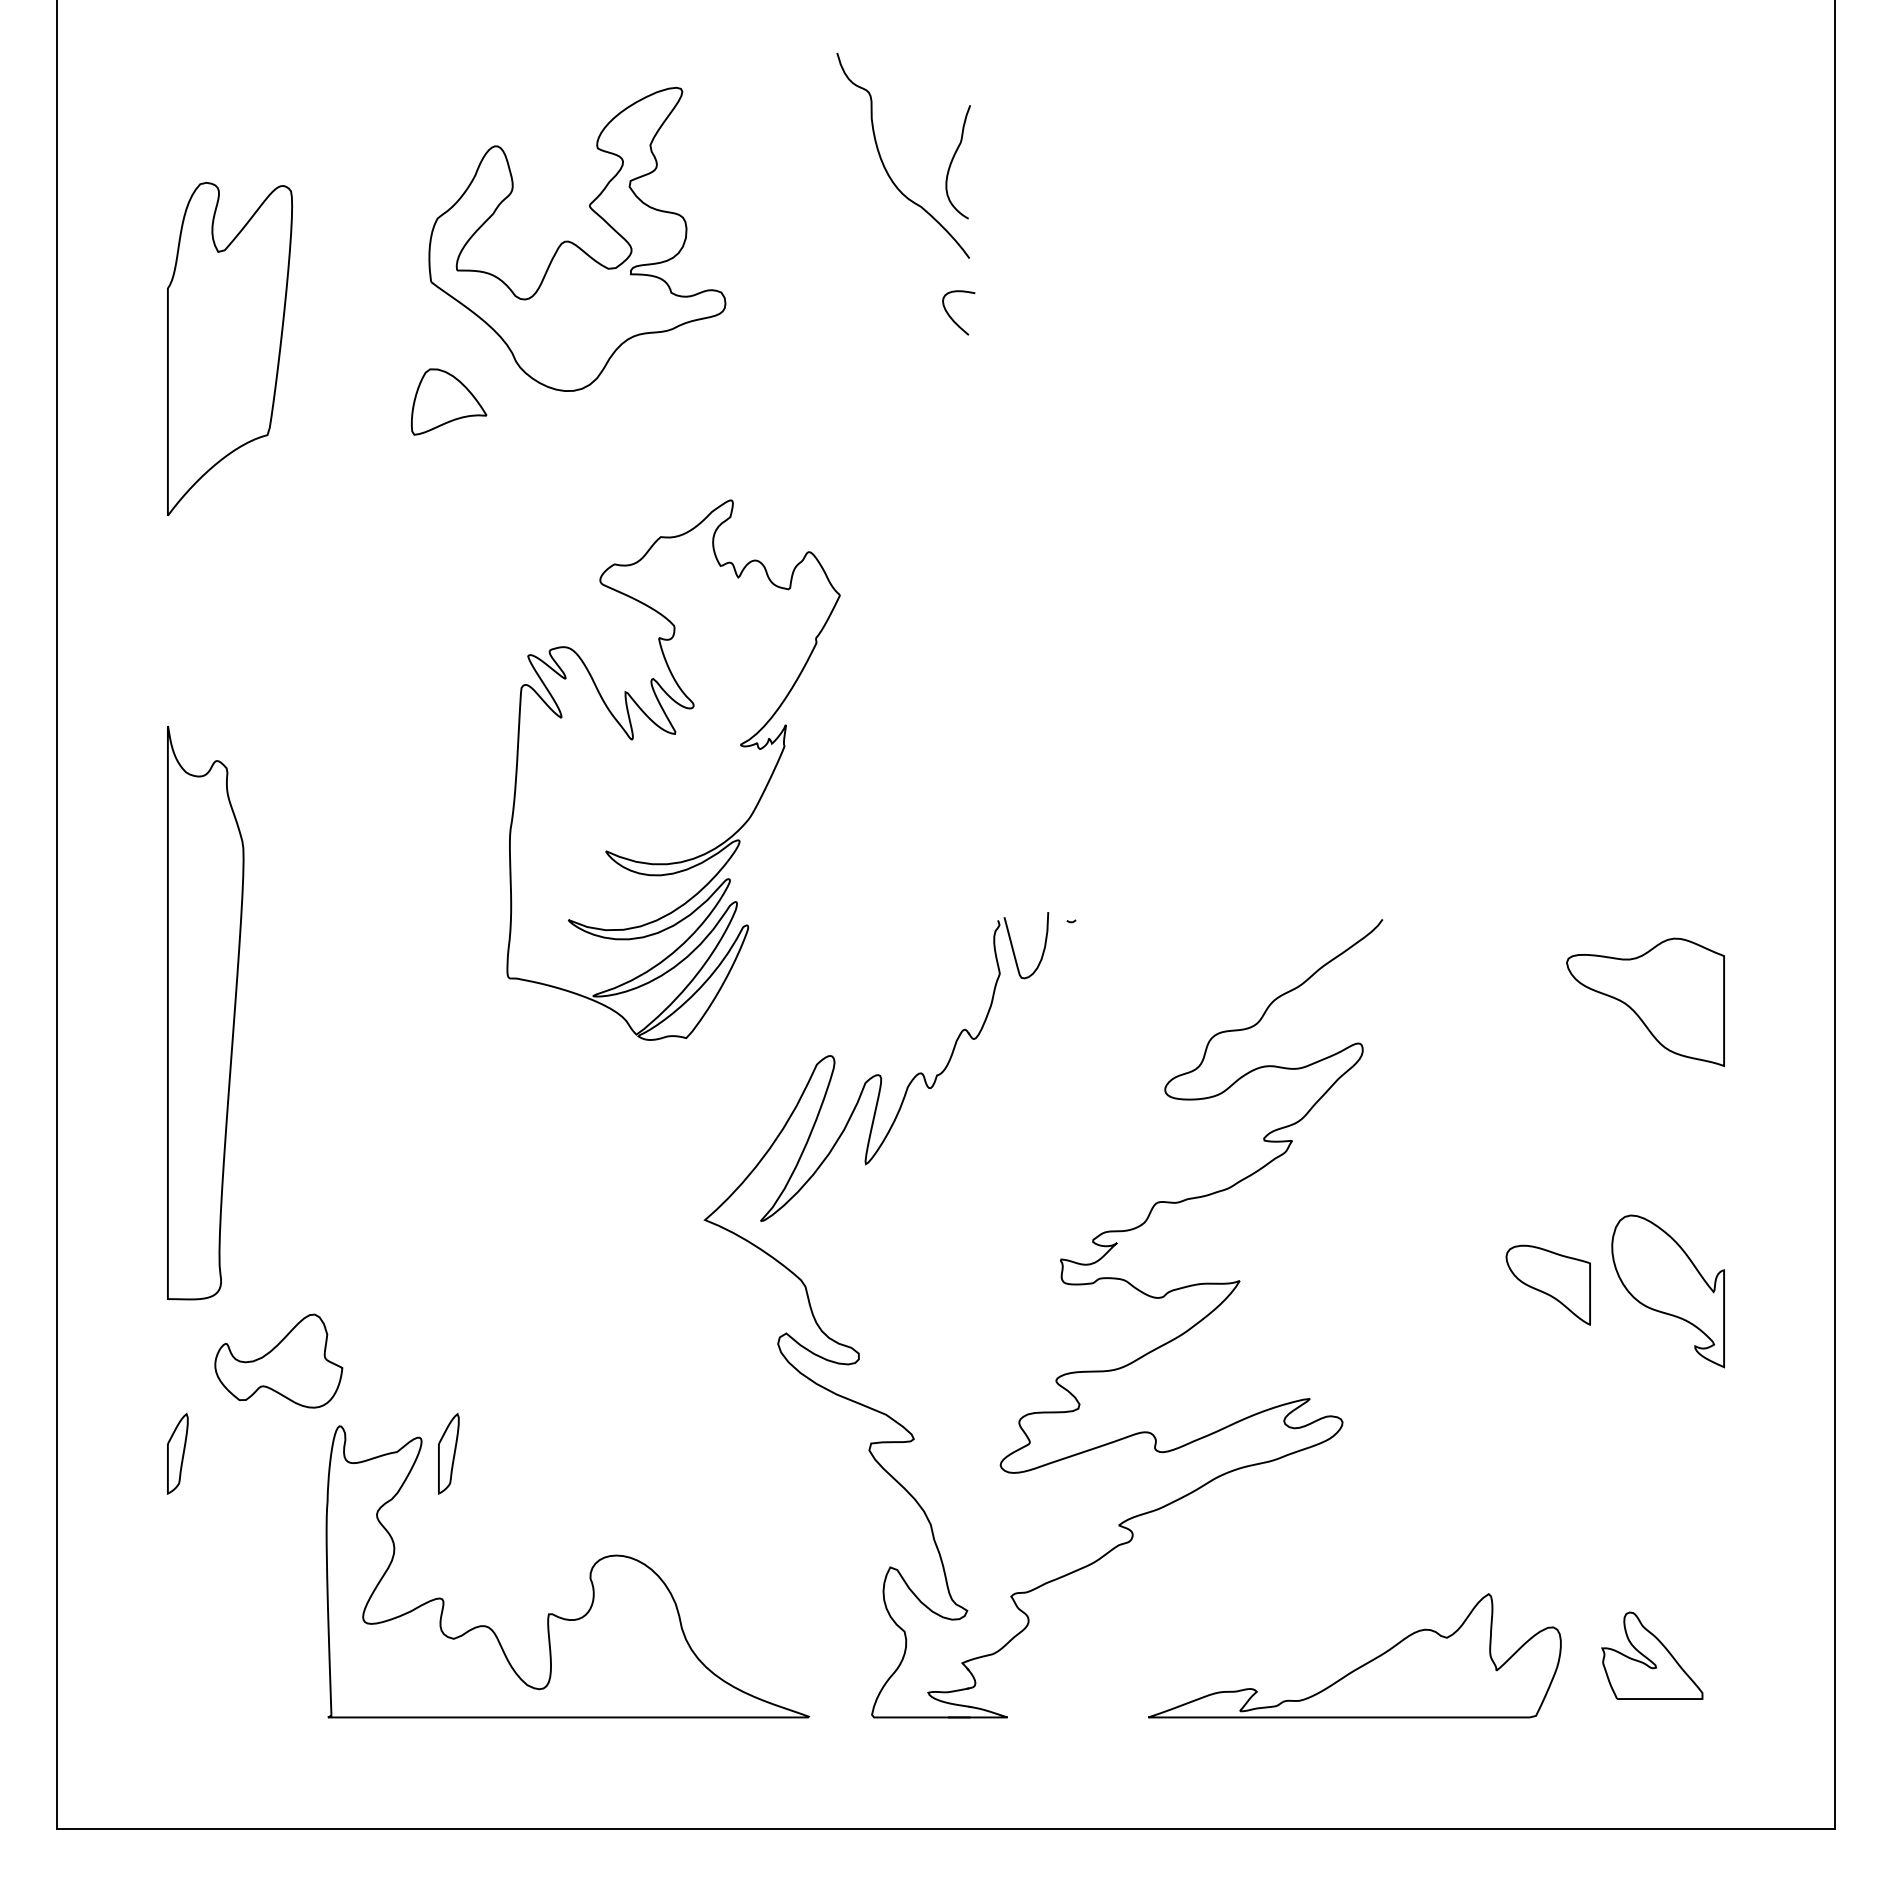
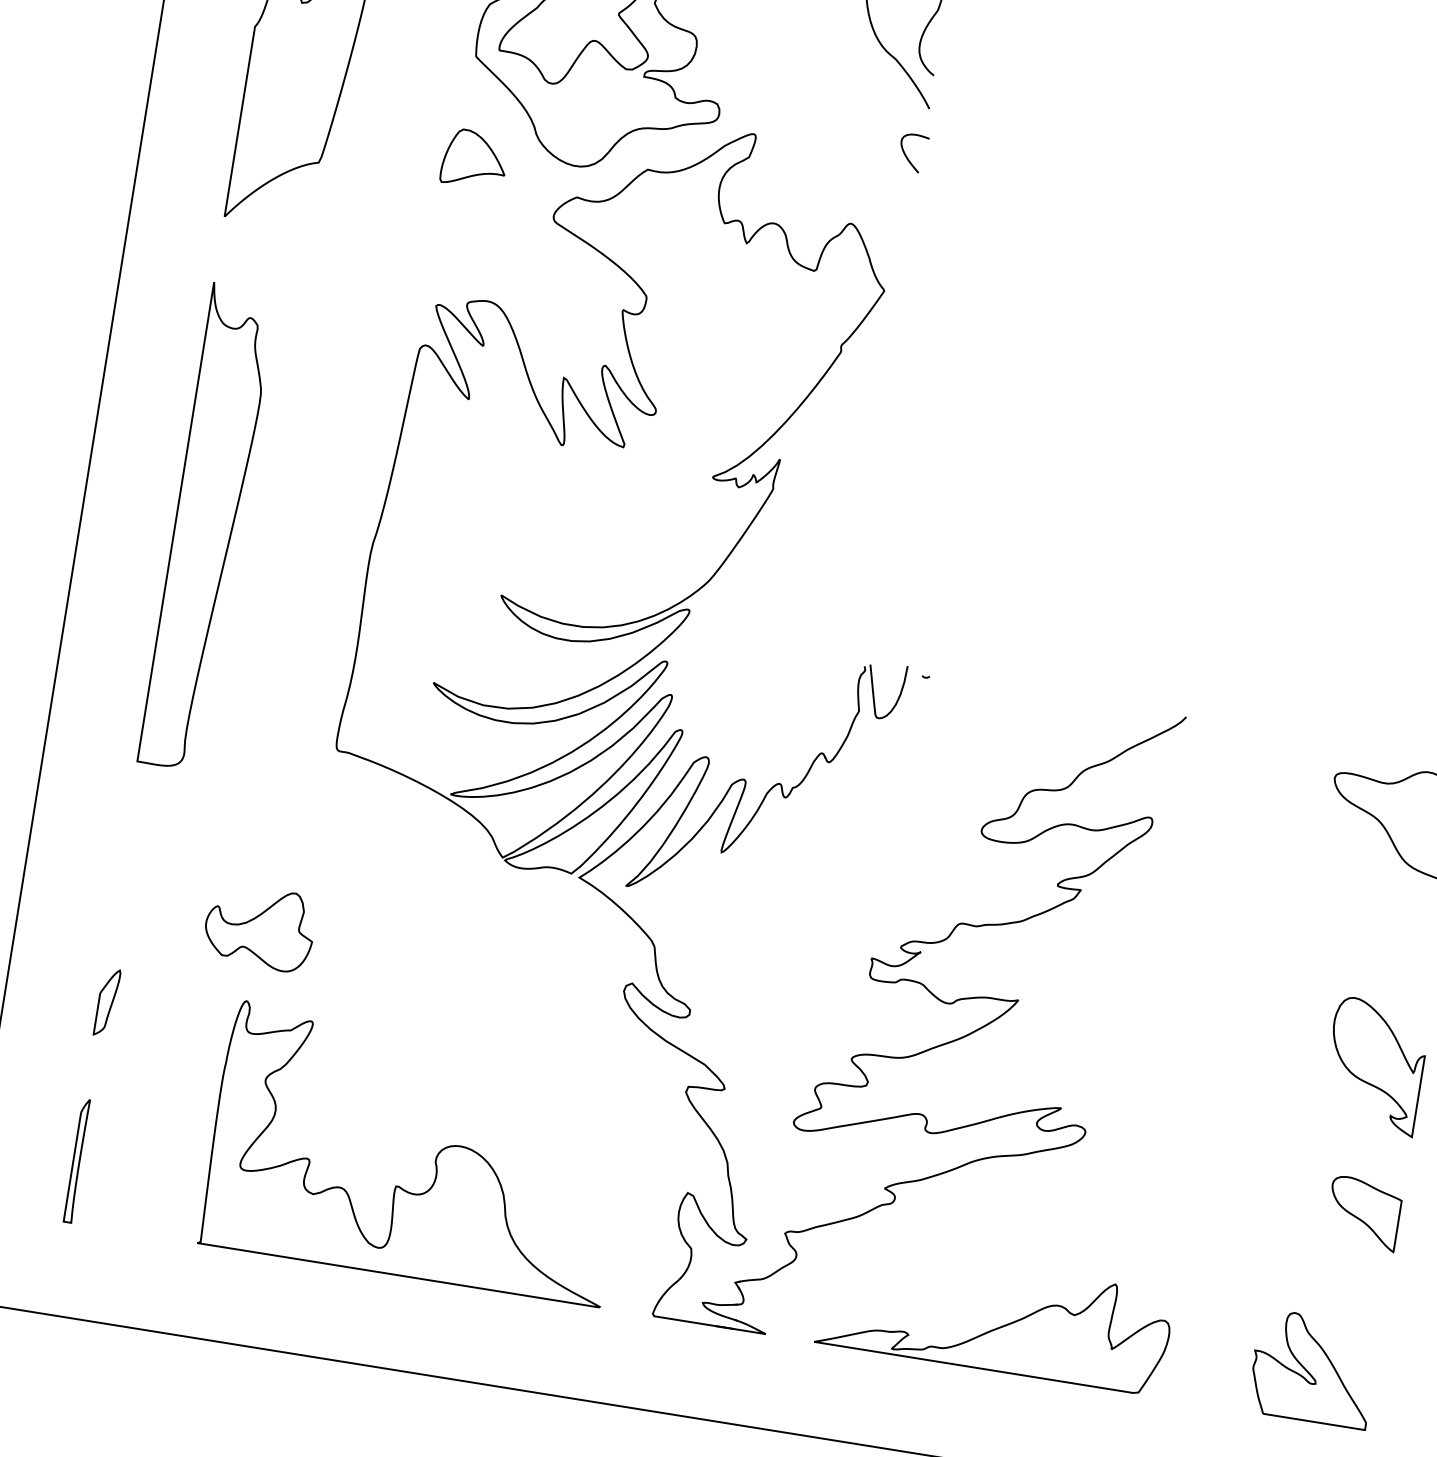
part: (673, 769) -> (613, 496), size x1.67
part: (205, 1013) -> (207, 527), moved
part: (1547, 1284) -> (1363, 1212), moved
part: (278, 1360) -> (259, 927), moved
part: (448, 1453) -> (333, 1038), removed
part: (172, 1644) -> (77, 1161), added
part: (1651, 1655) -> (1312, 1368), size x1.43
part: (1362, 1664) -> (1000, 1326), moved

